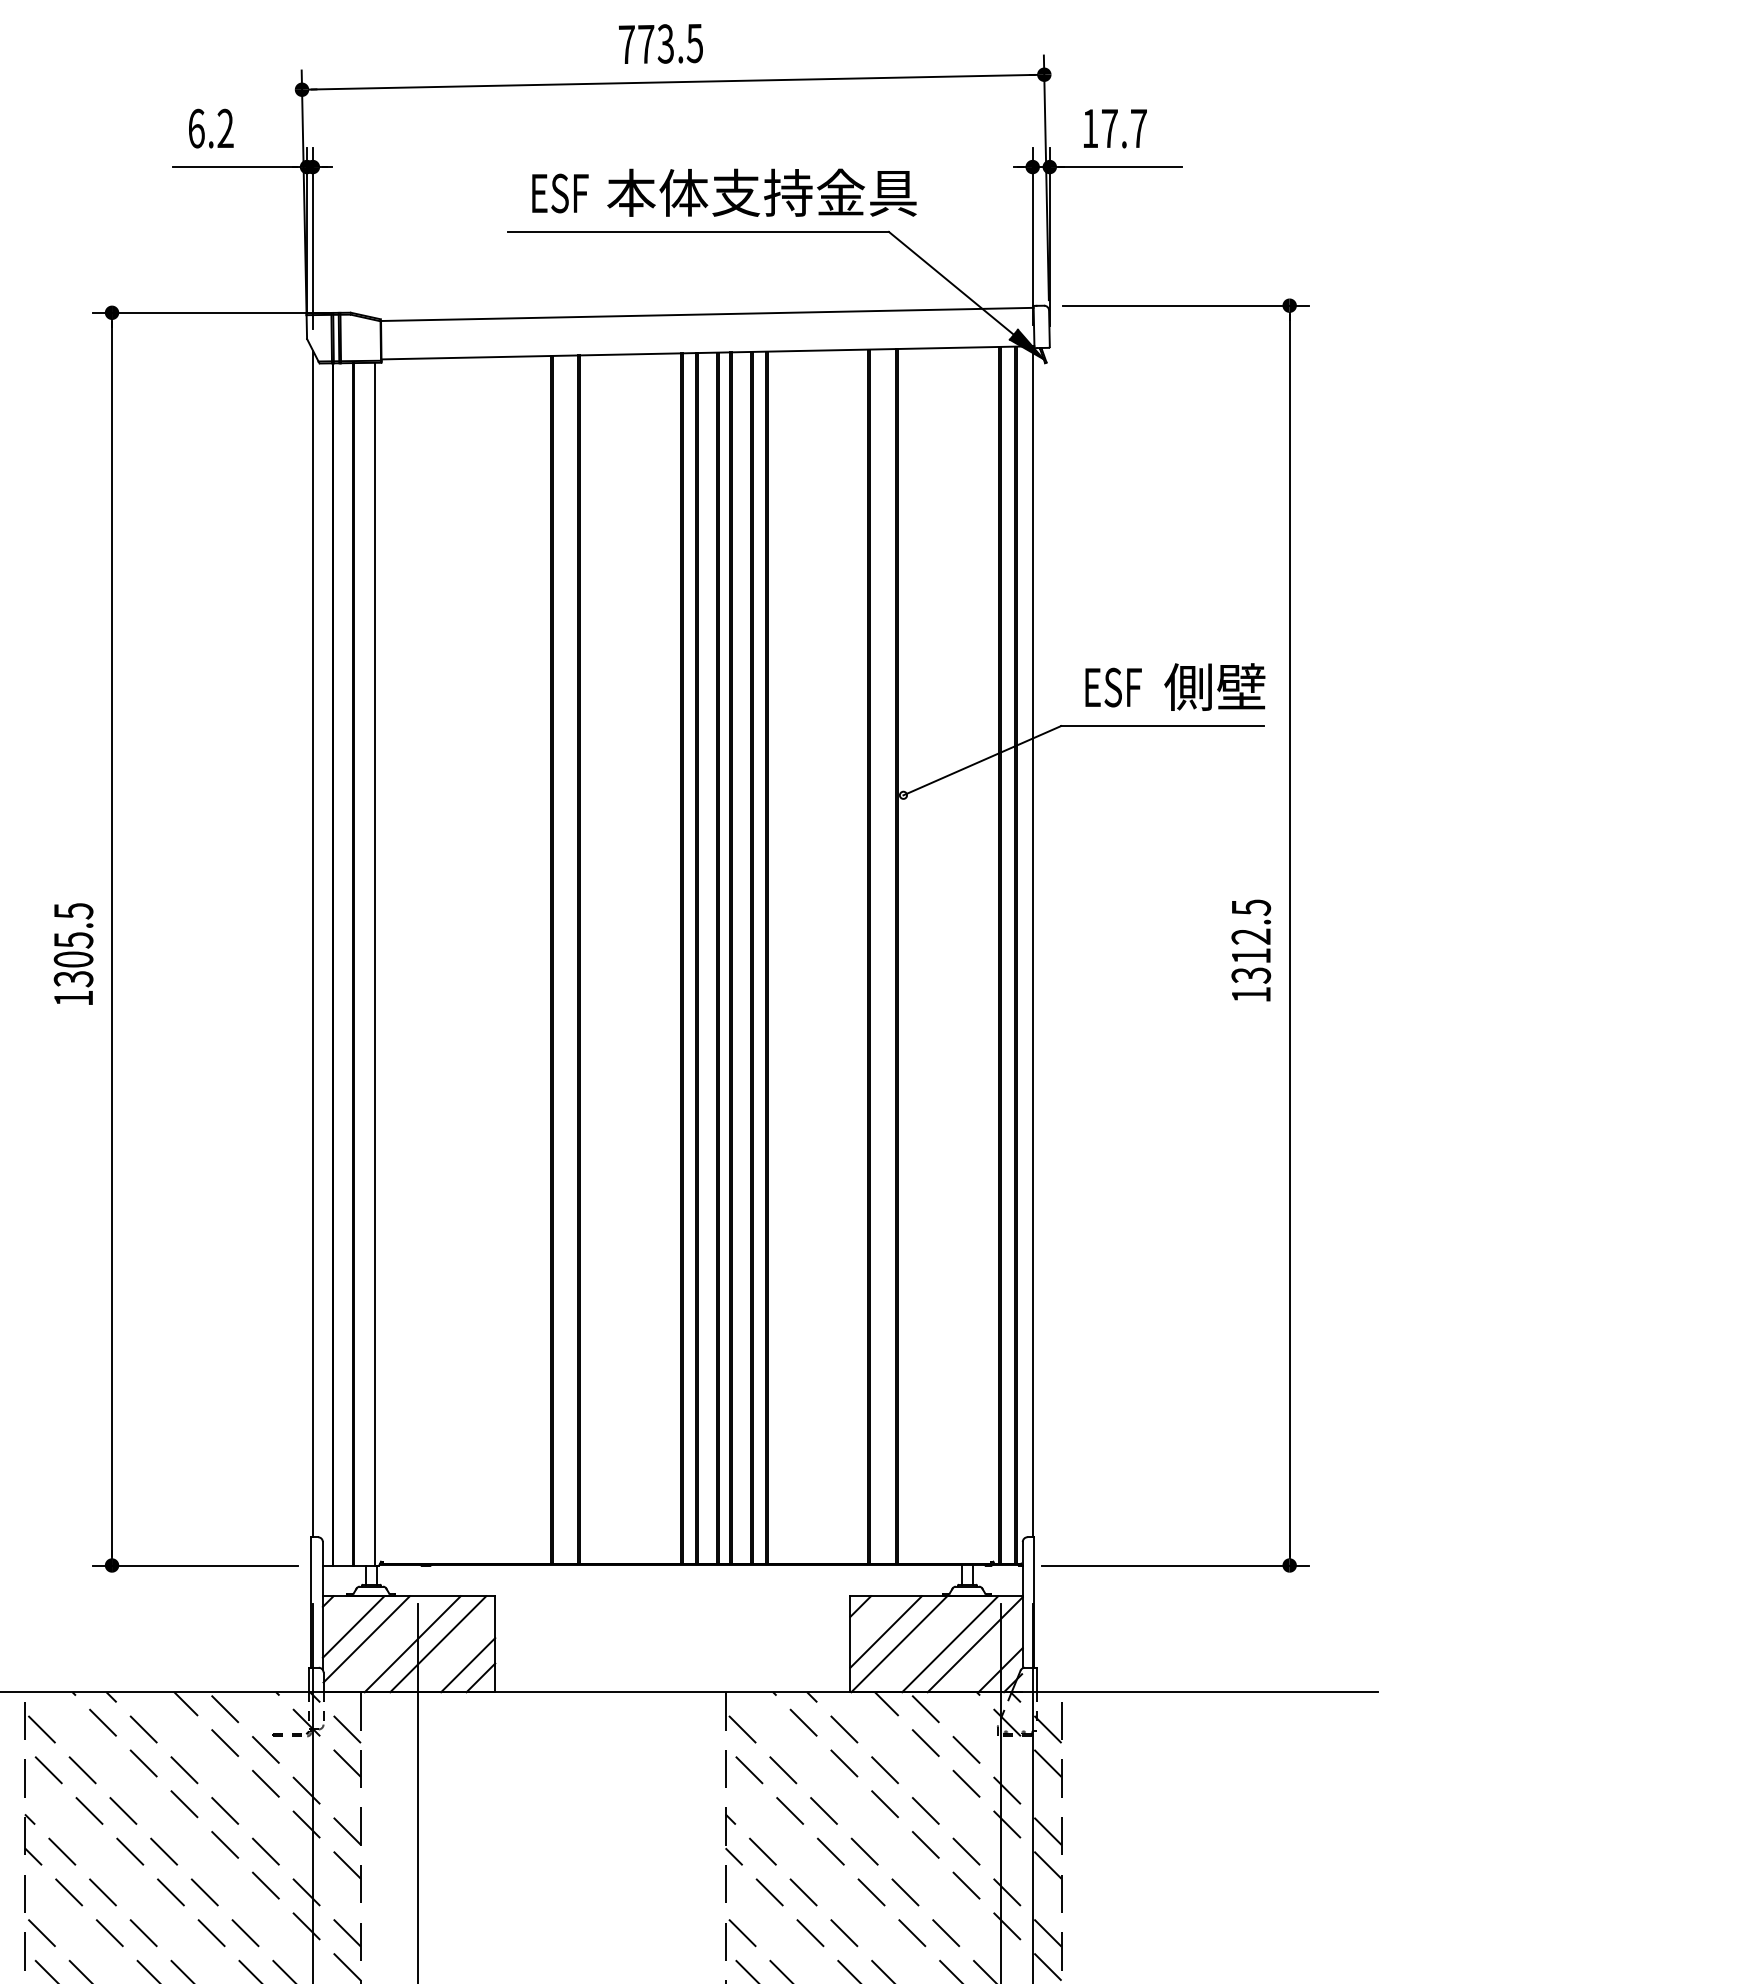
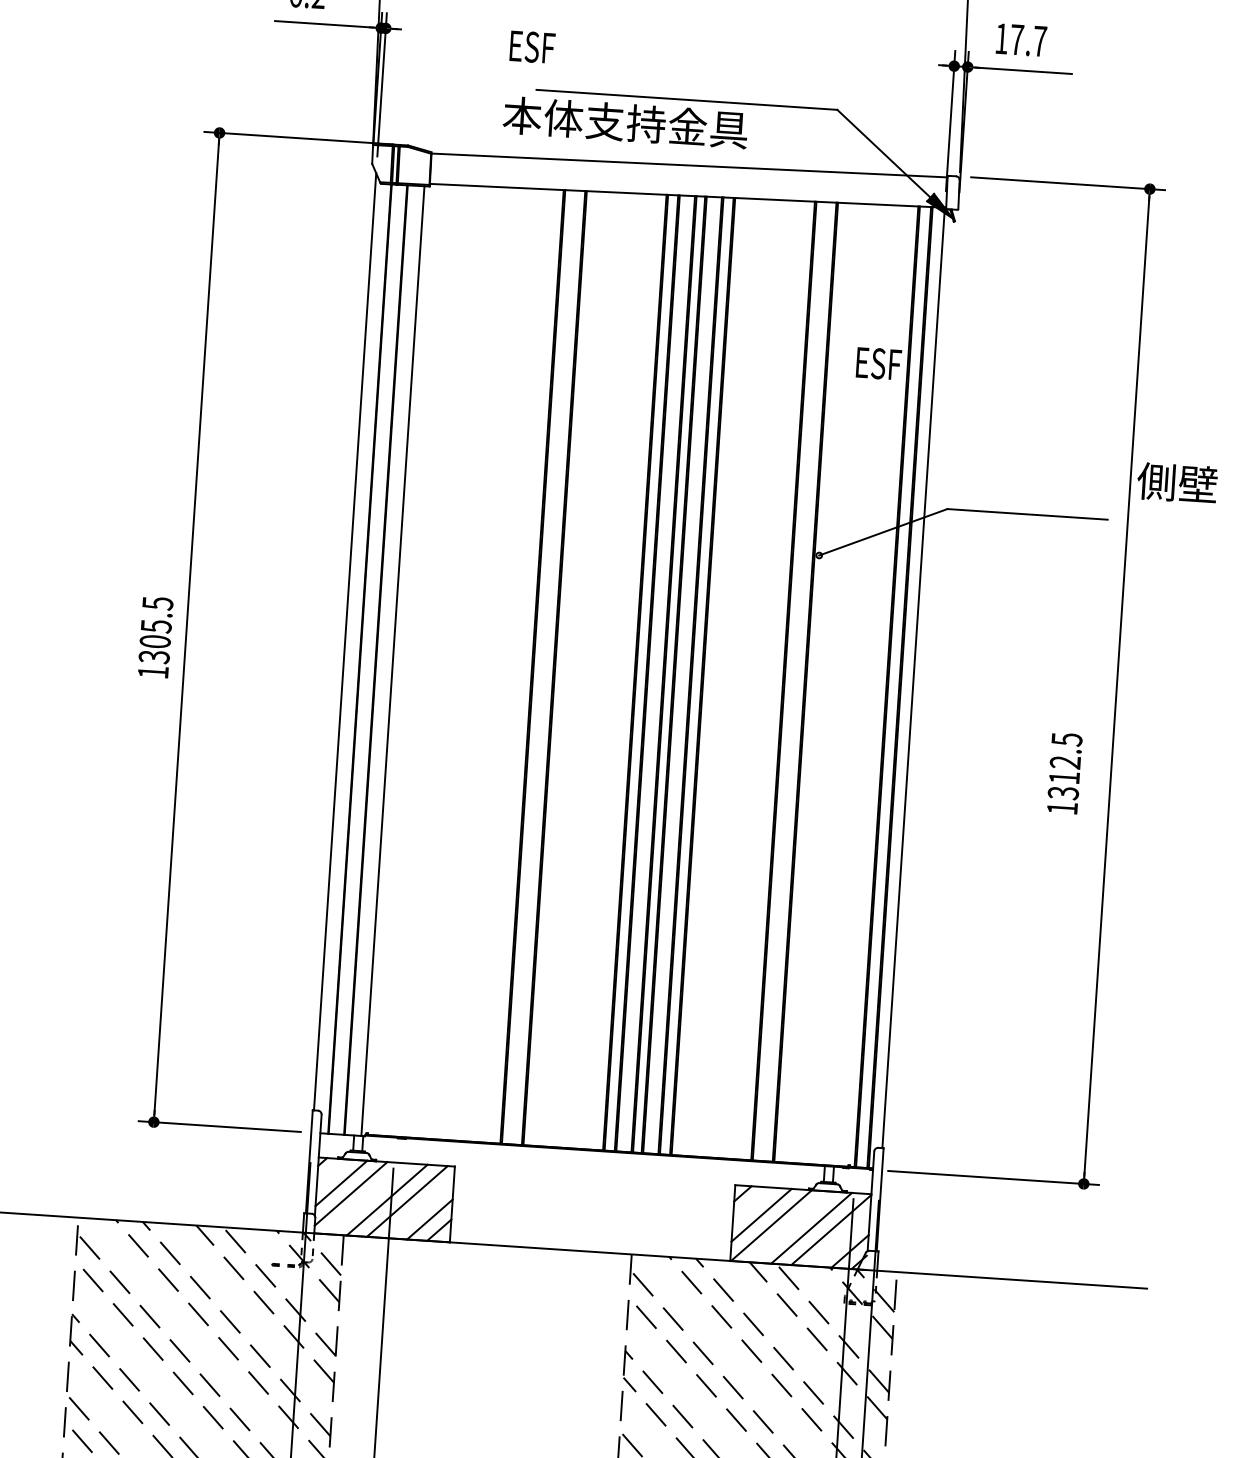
text: (761, 192) -> (625, 122), moved
text: (560, 193) -> (532, 47), moved
text: (1214, 686) -> (1177, 482), moved
text: (1113, 687) -> (878, 363), moved
text: (1251, 950) -> (1064, 773), moved

